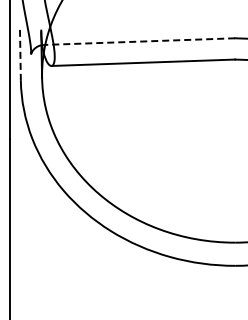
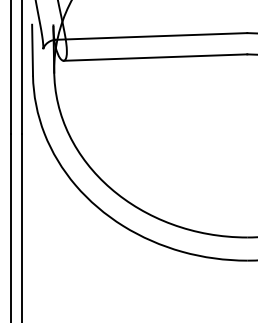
line: (139, 41) -> (151, 36), dashed -> solid
line: (20, 54) -> (32, 49), dashed -> solid

